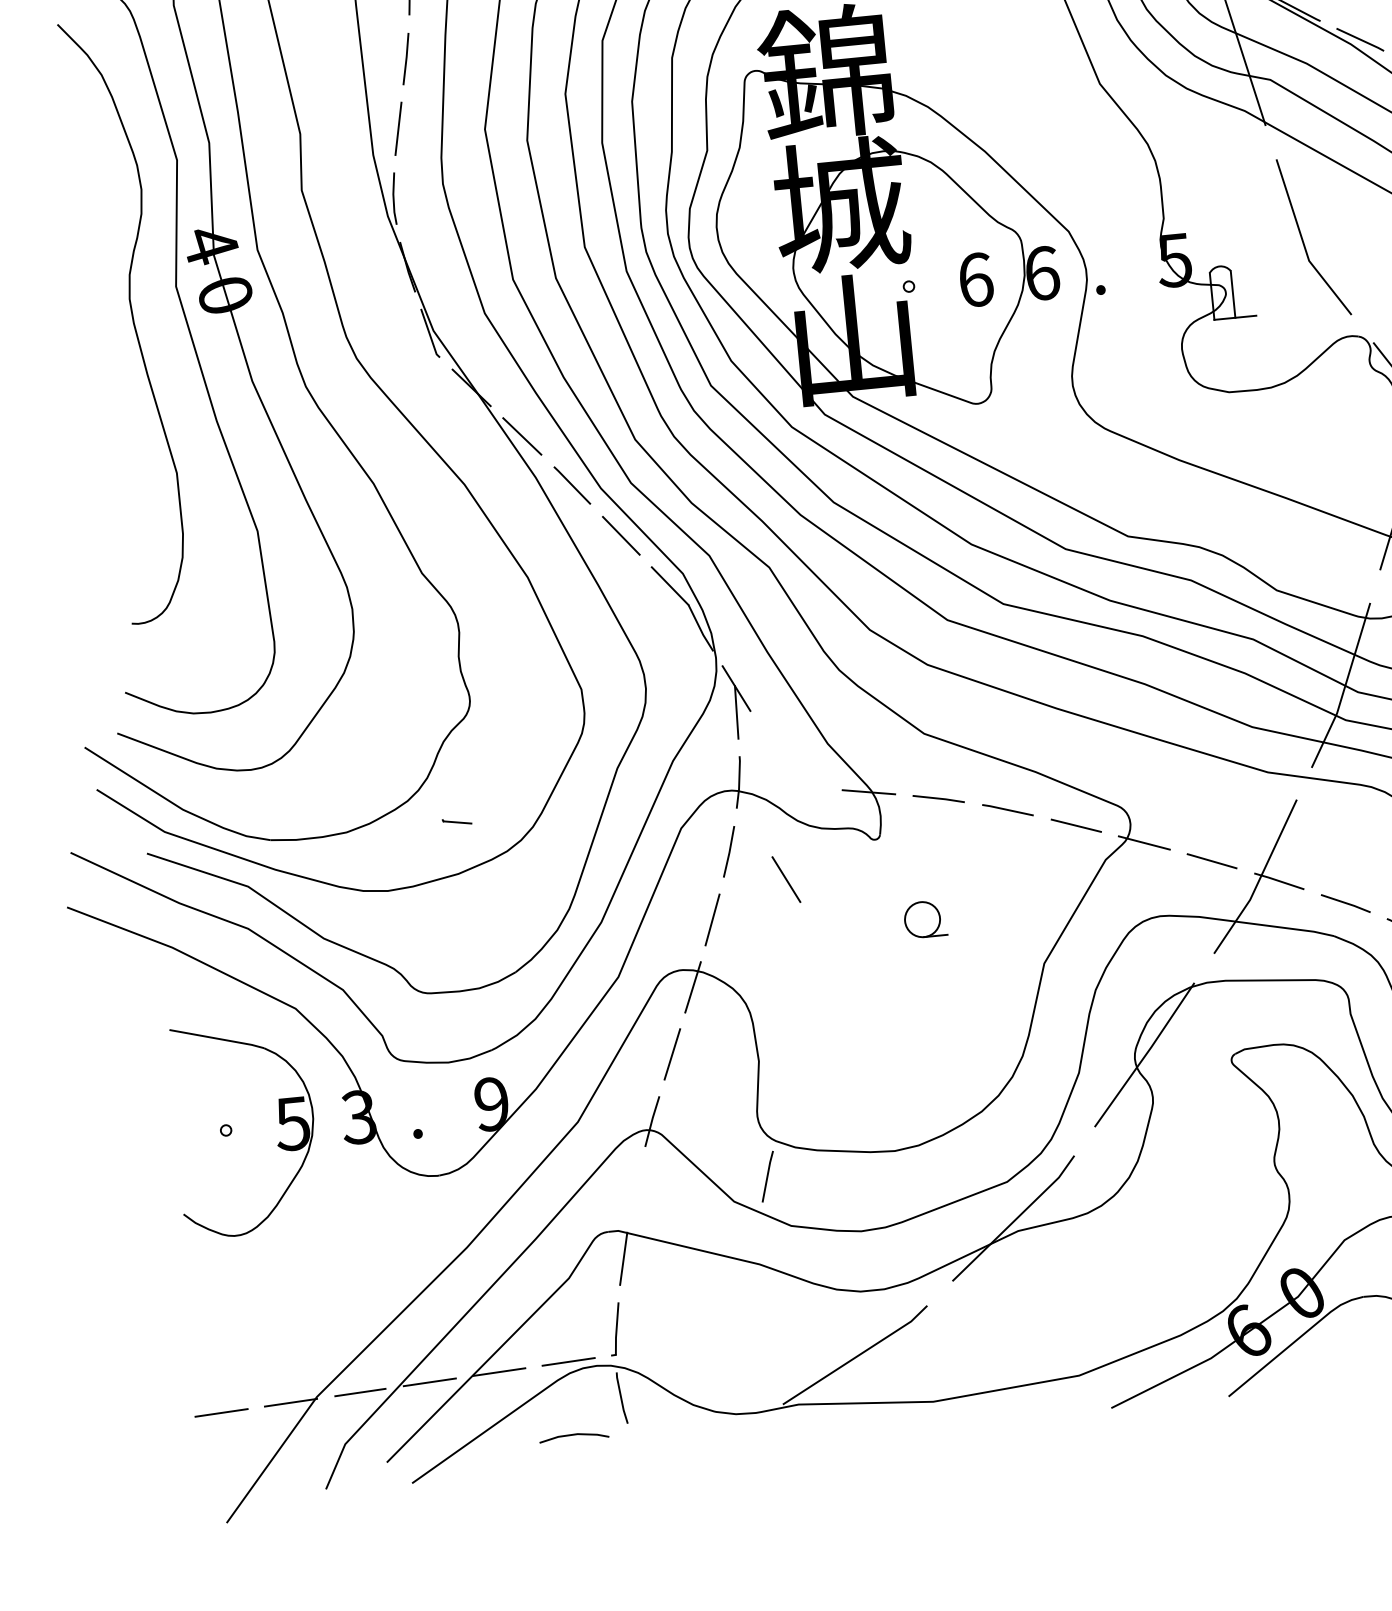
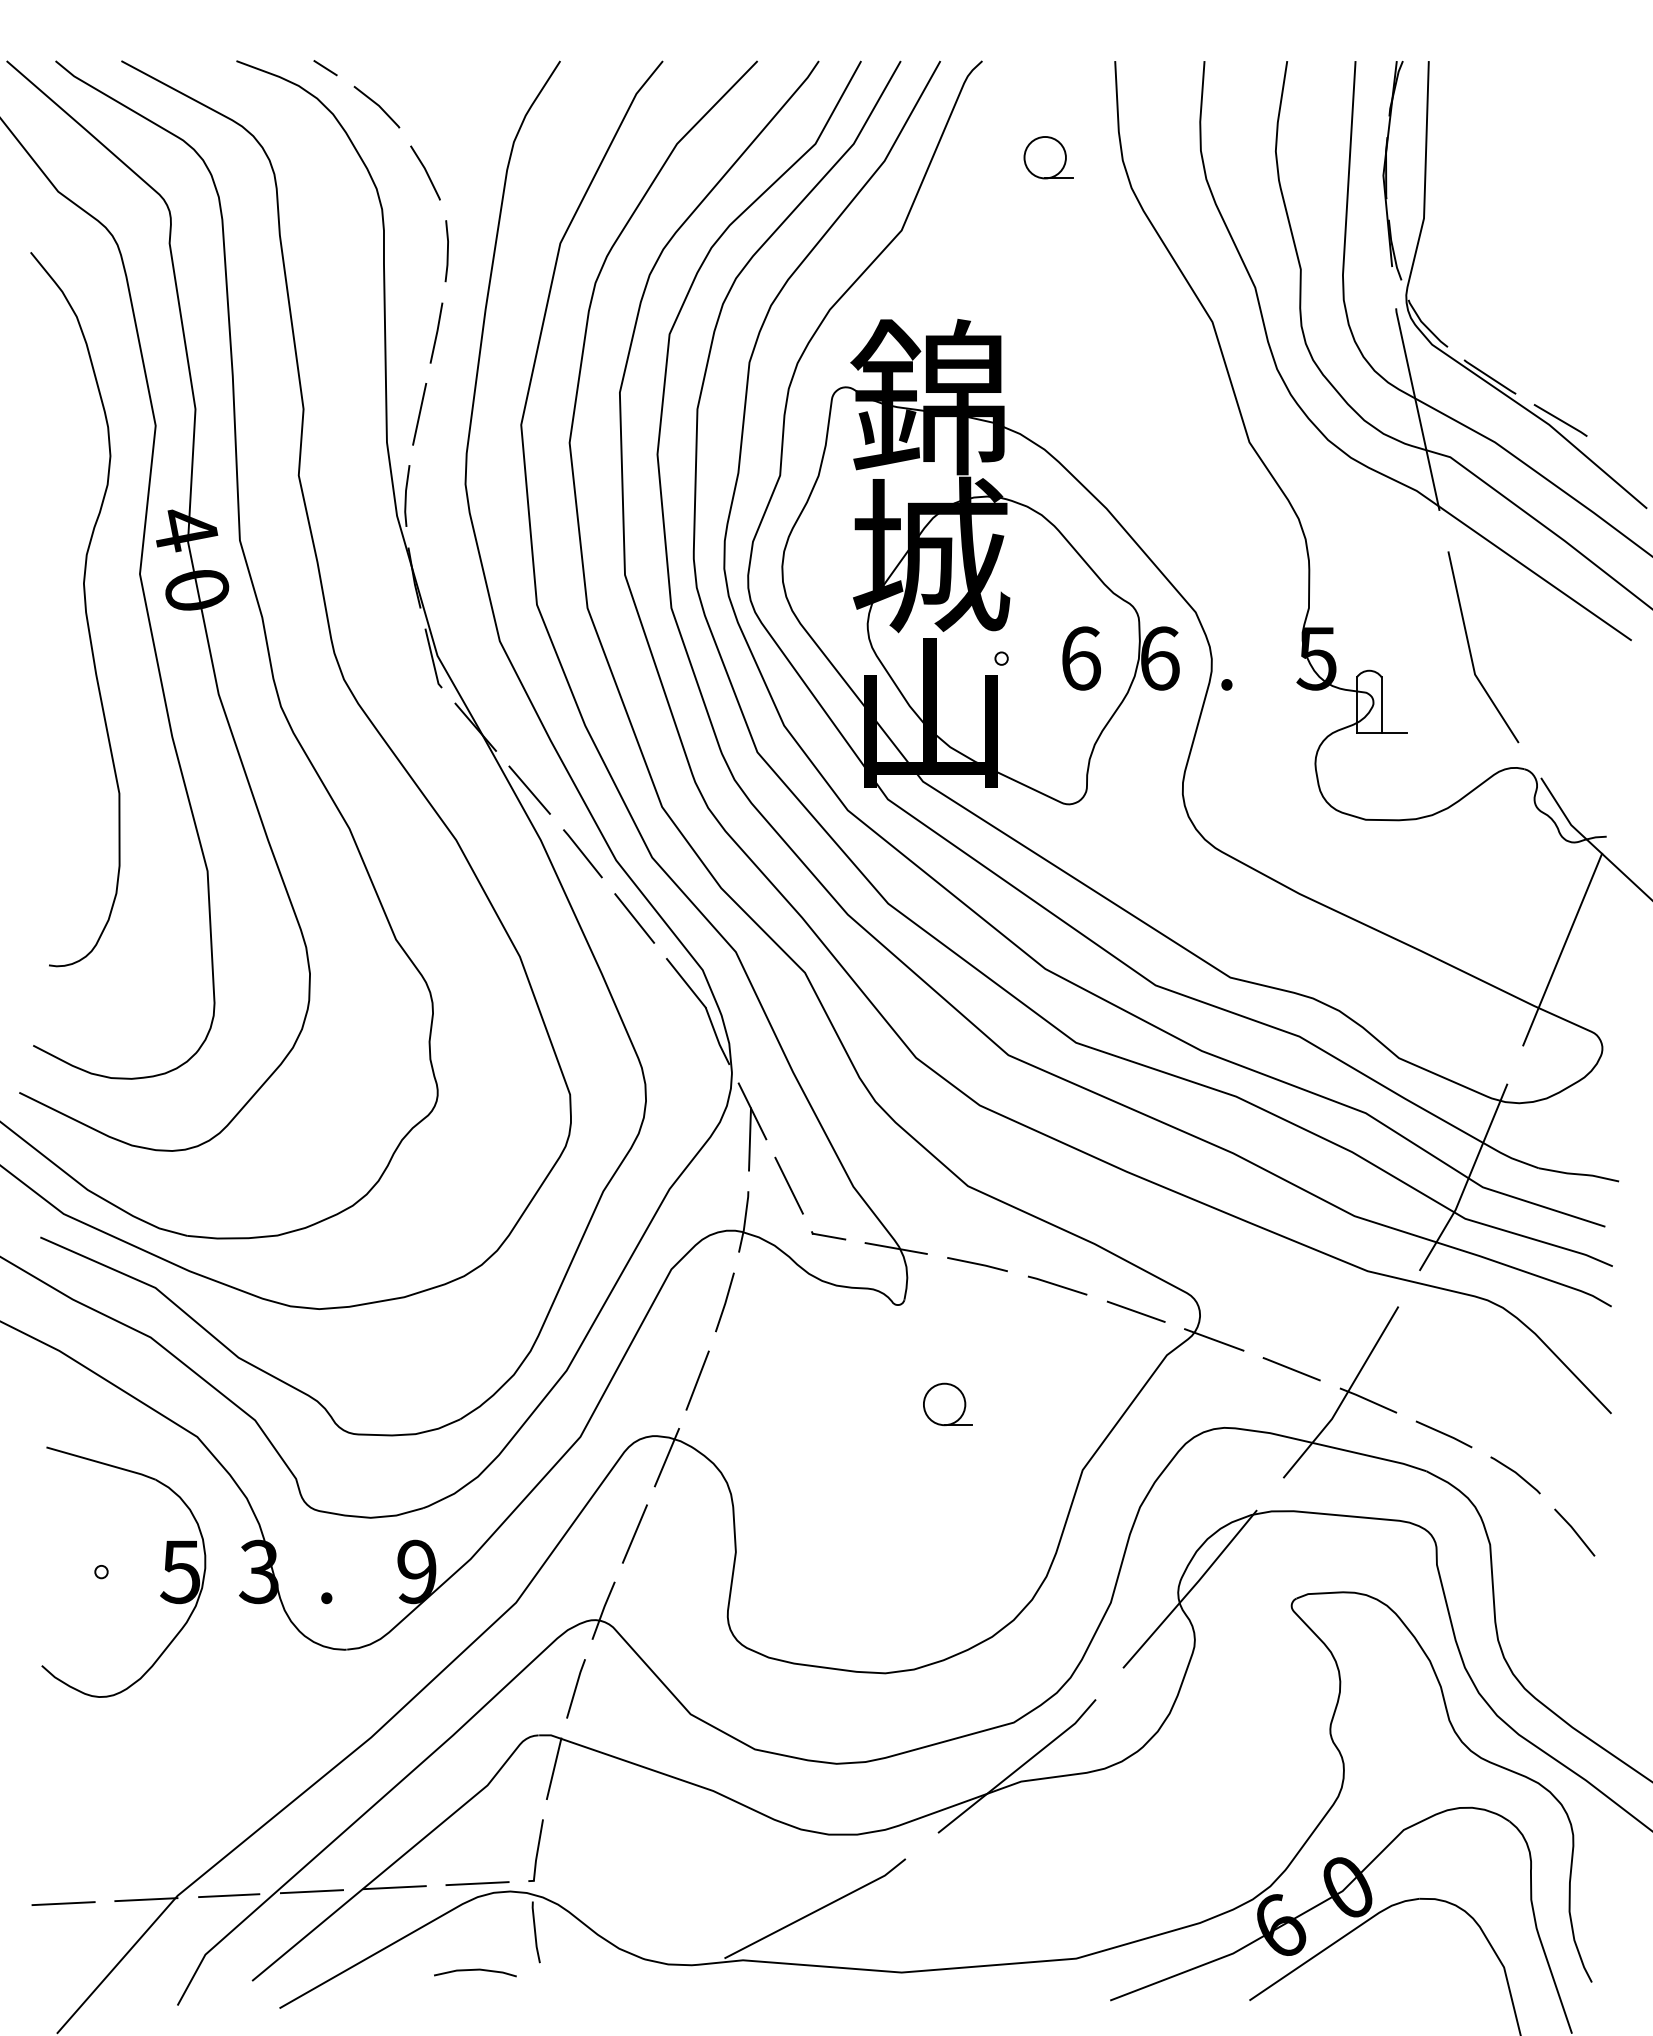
line: (456, 821) -> (828, 1235), moved
line: (785, 879) -> (788, 1185), moved
line: (767, 1176) -> (575, 1688), moved

